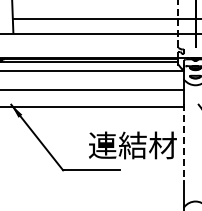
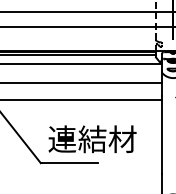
line: (184, 142) -> (162, 135), dashed -> solid
text: (132, 145) -> (92, 139), moved

